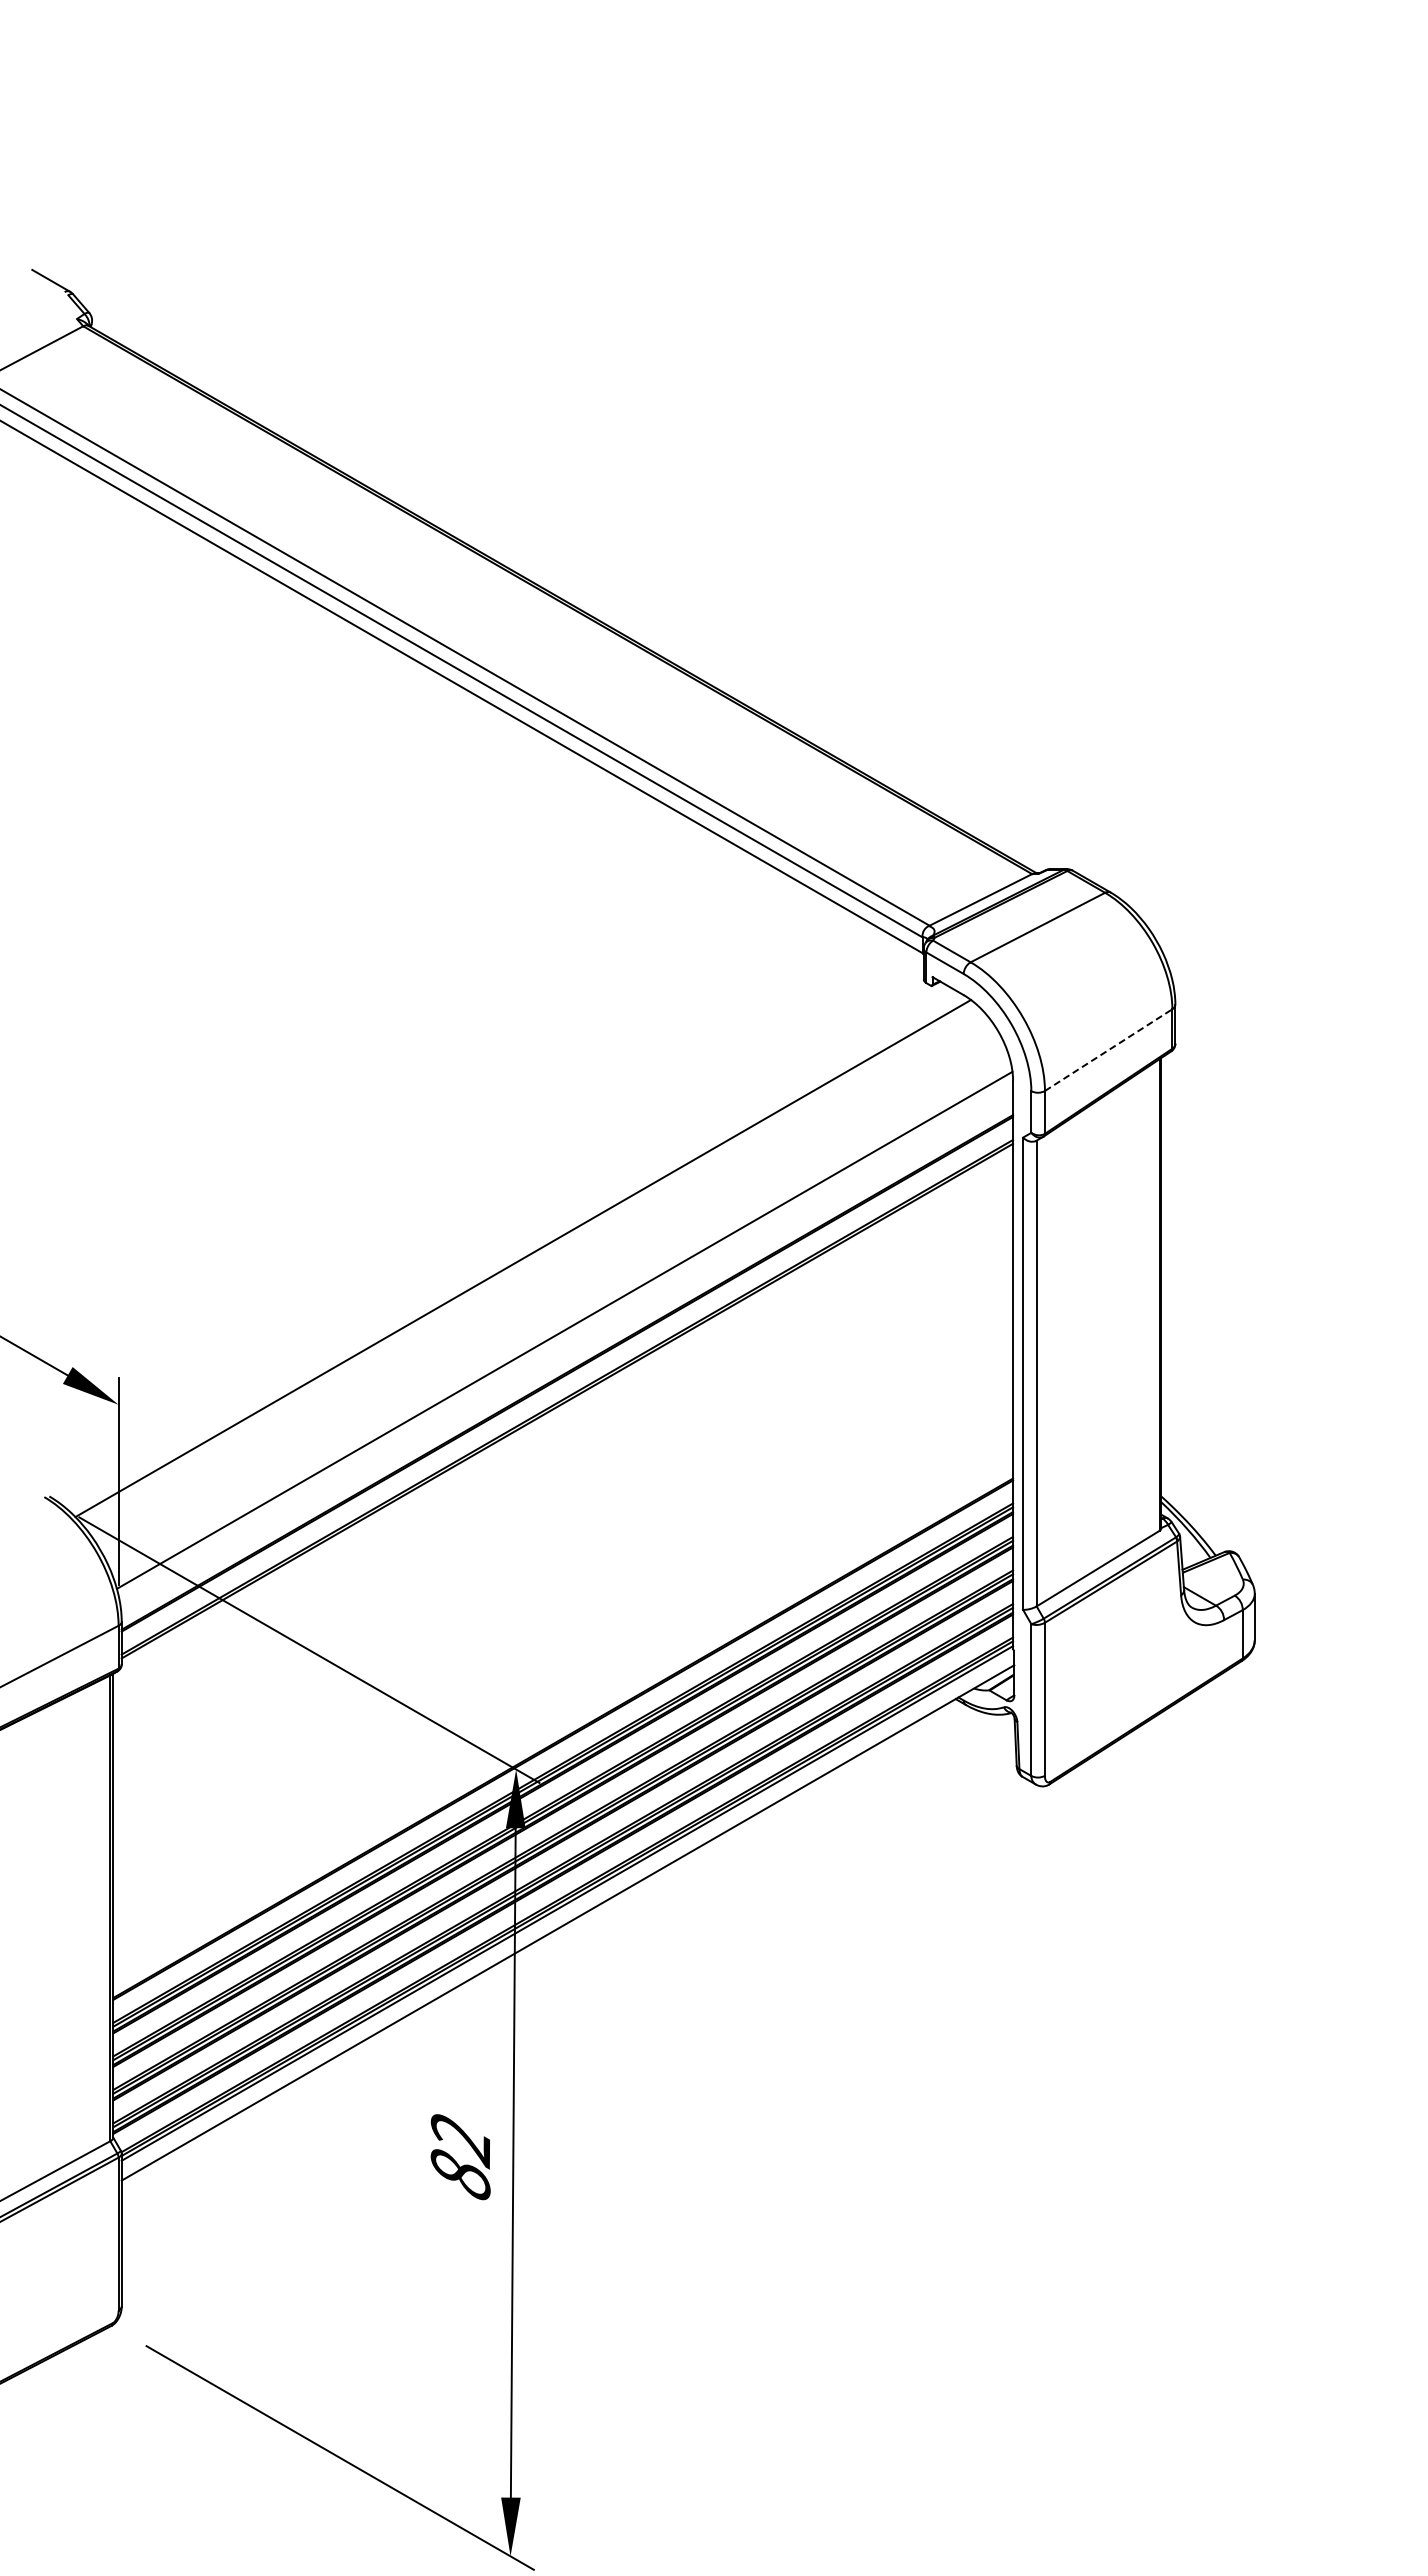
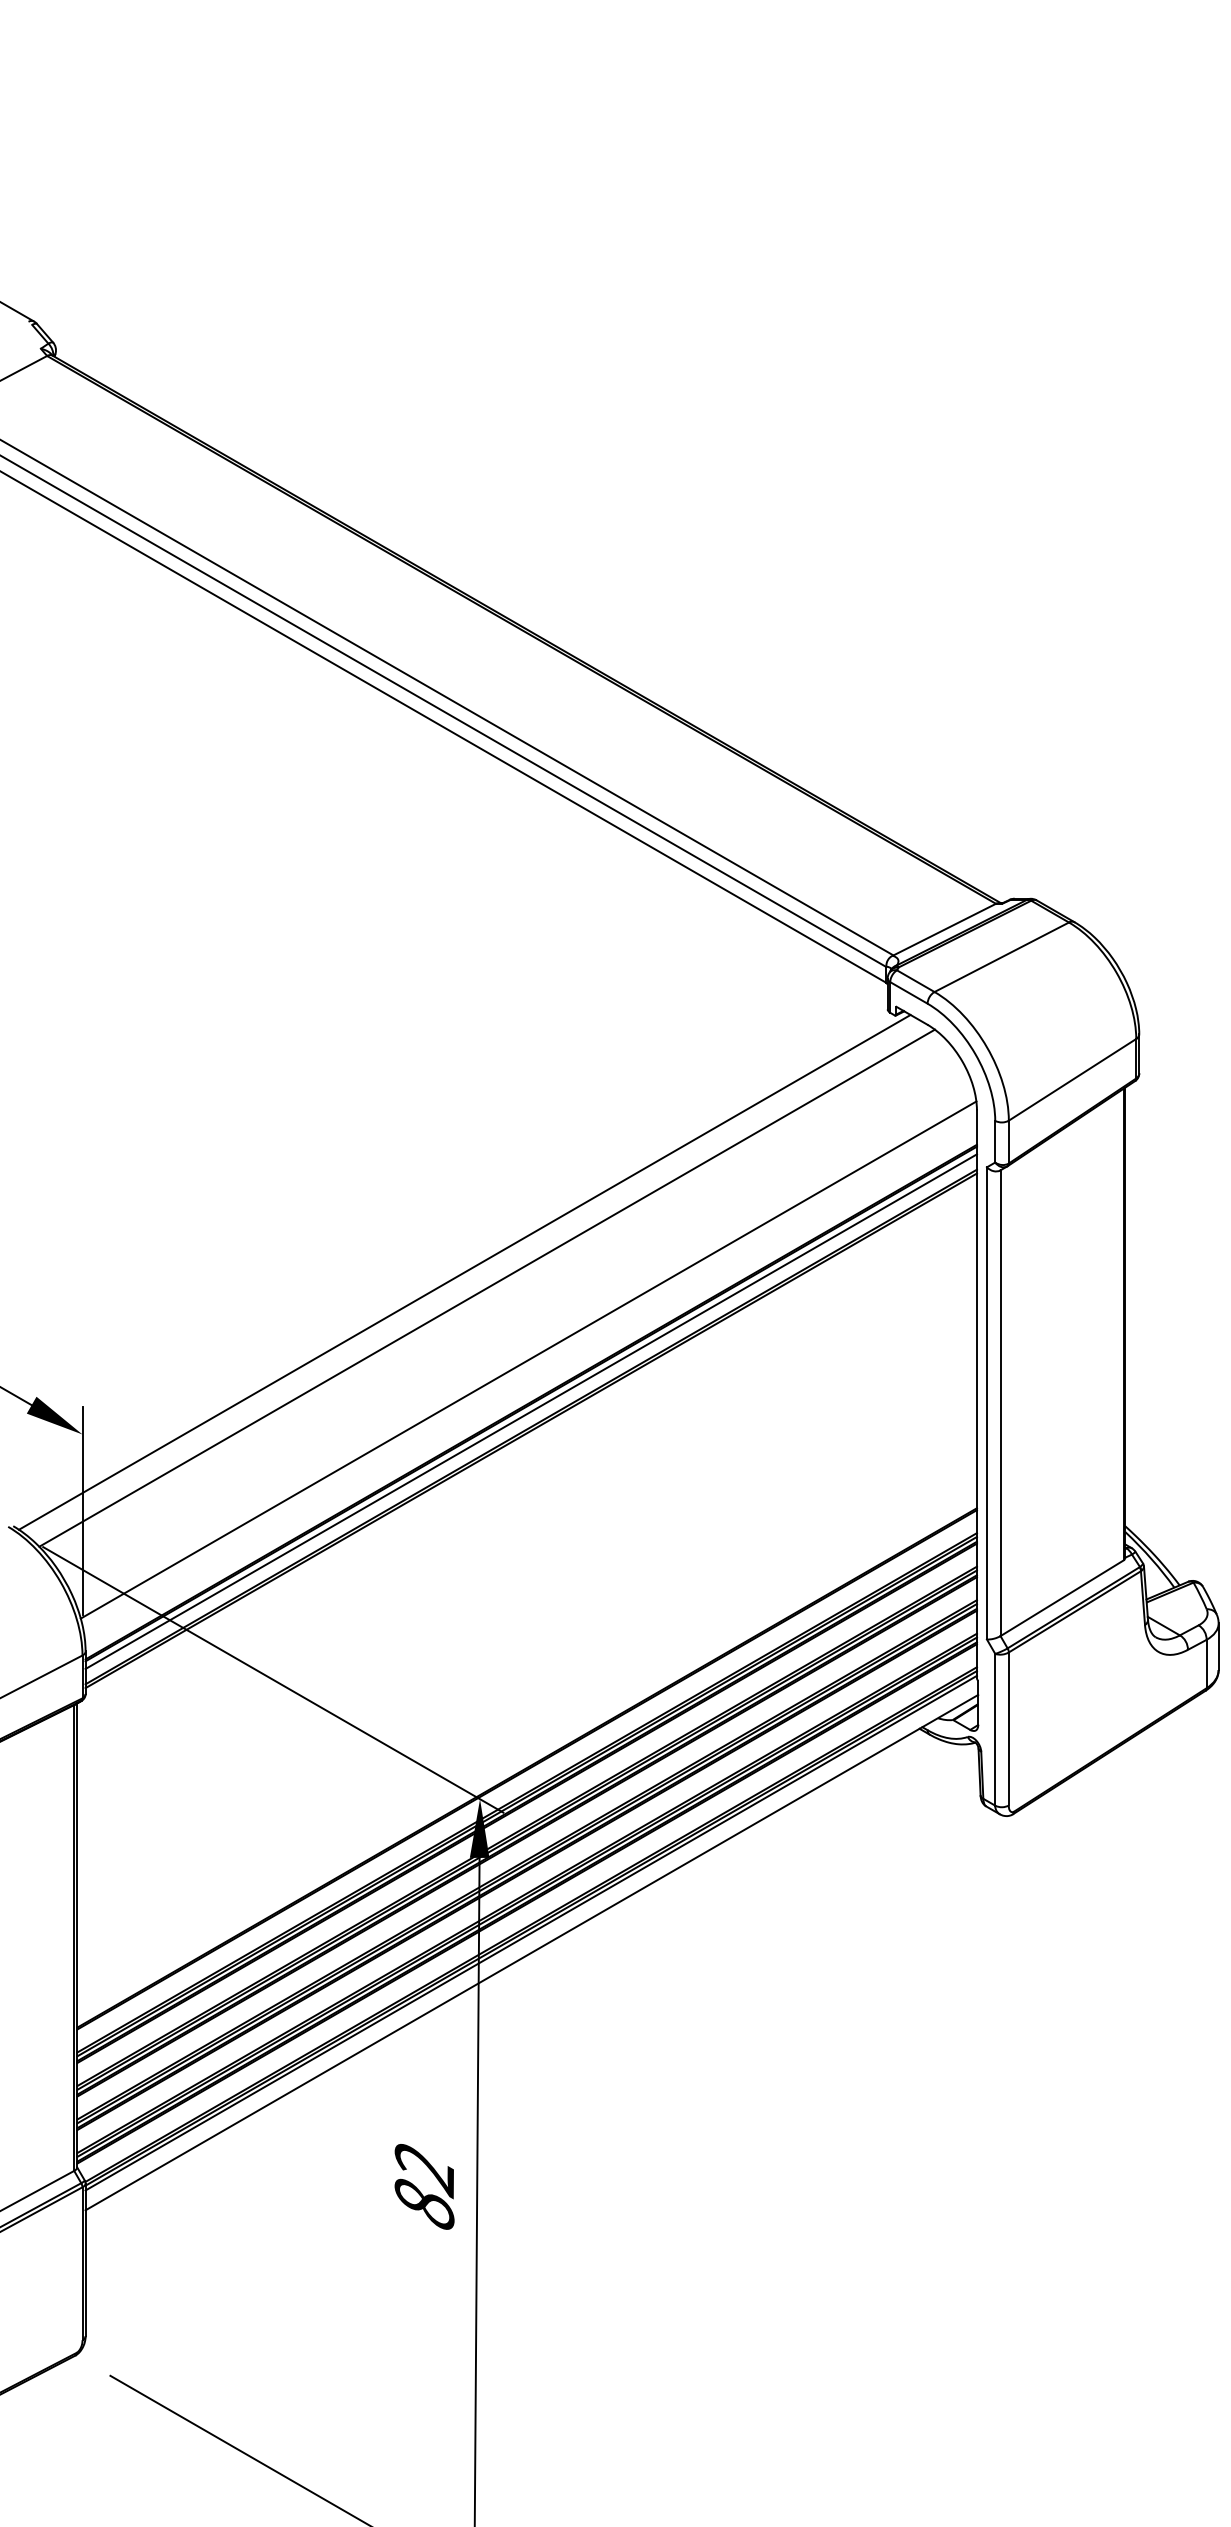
line: (1108, 1050) -> (1072, 1080), dashed -> solid
line: (500, 1242) -> (464, 1272), added
line: (567, 1381) -> (531, 1411), added

